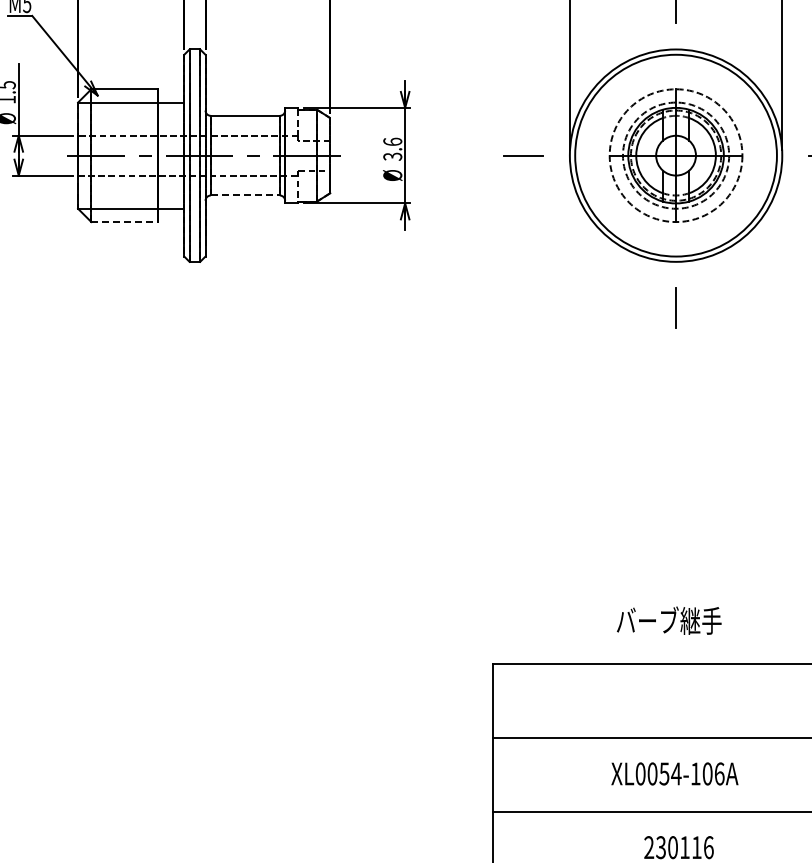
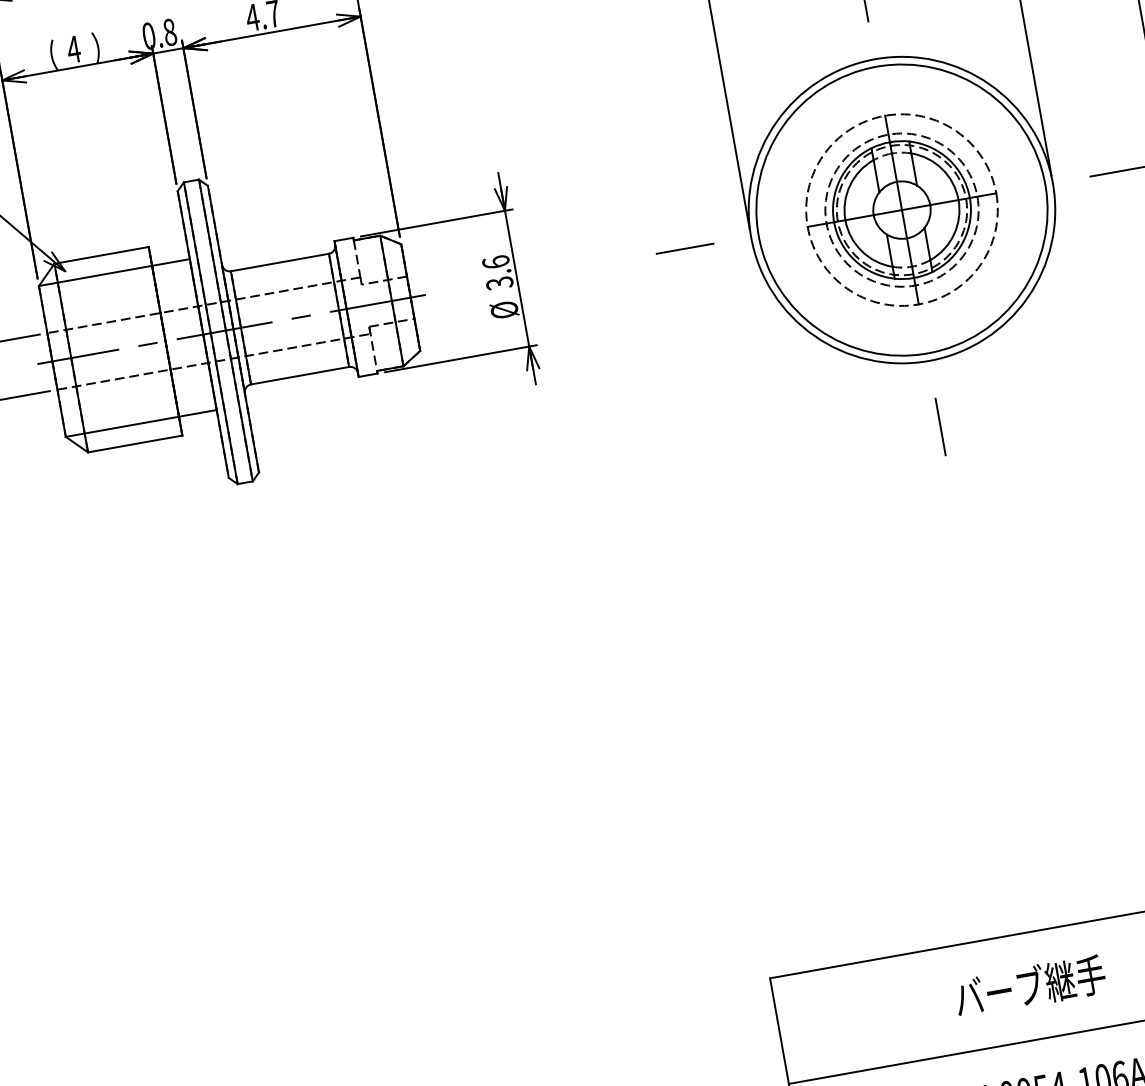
line: (245, 195) -> (300, 375), dashed -> solid
line: (125, 222) -> (136, 444), dashed -> solid
text: (669, 620) -> (1030, 985), moved

